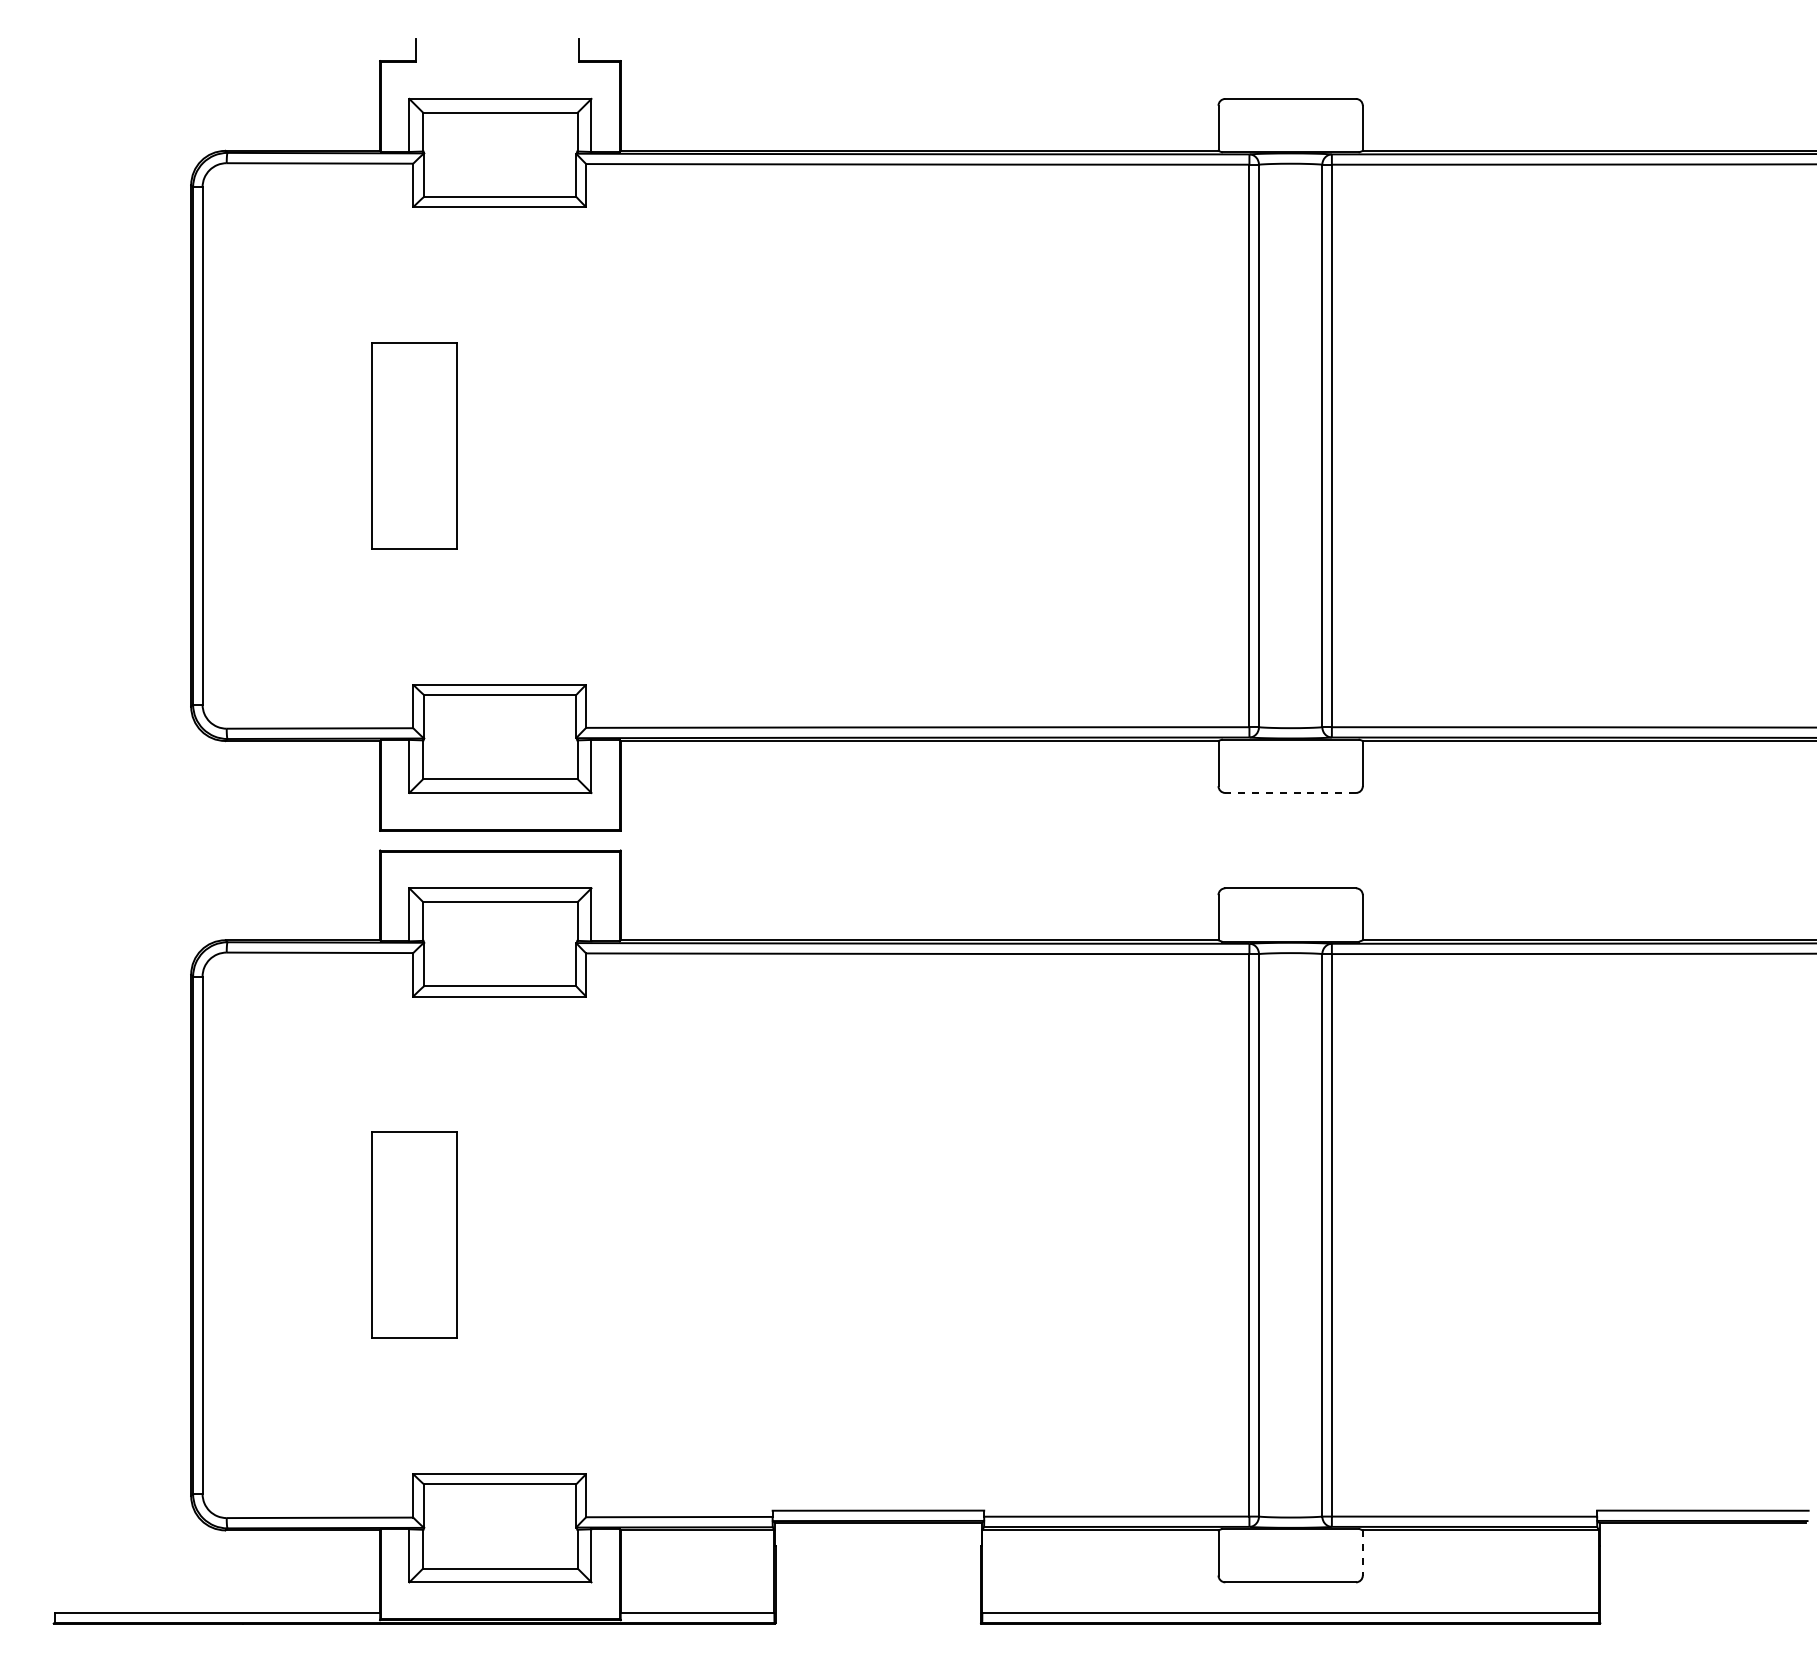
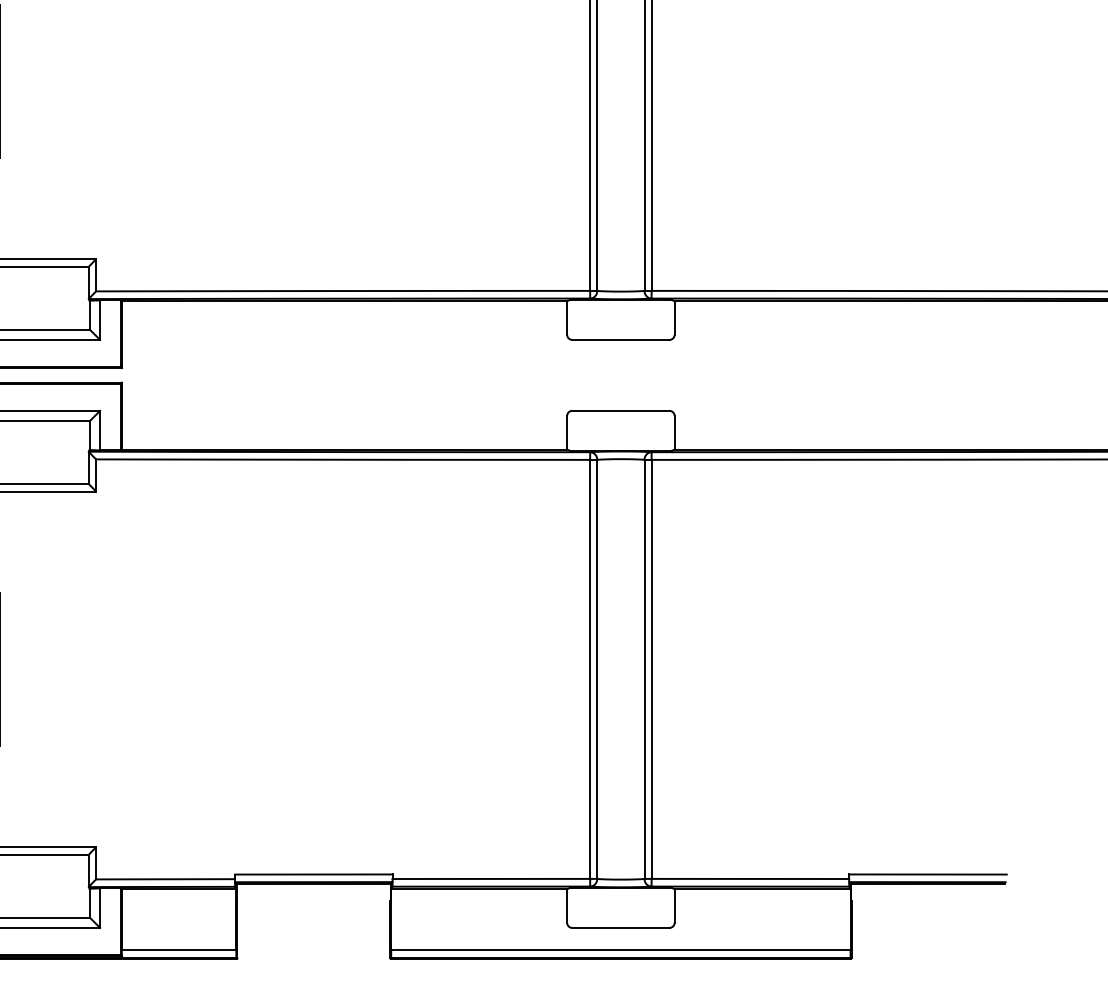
line: (1290, 792) -> (620, 339), dashed -> solid
line: (1362, 1552) -> (674, 905), dashed -> solid

